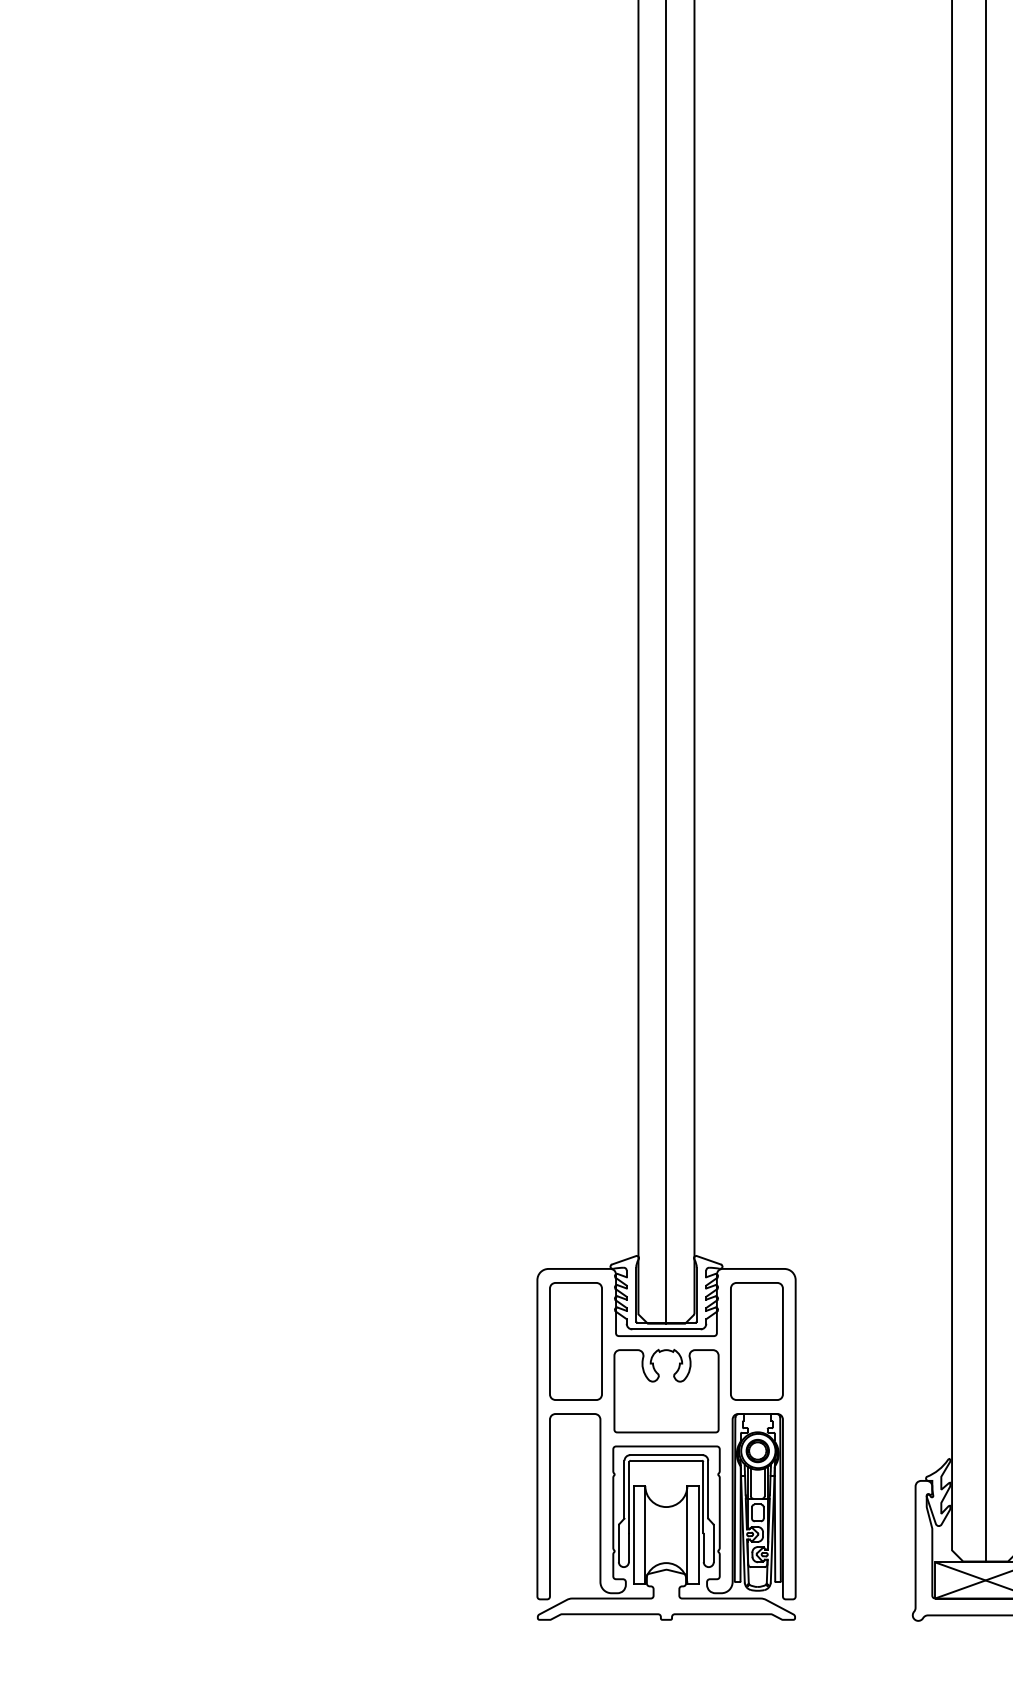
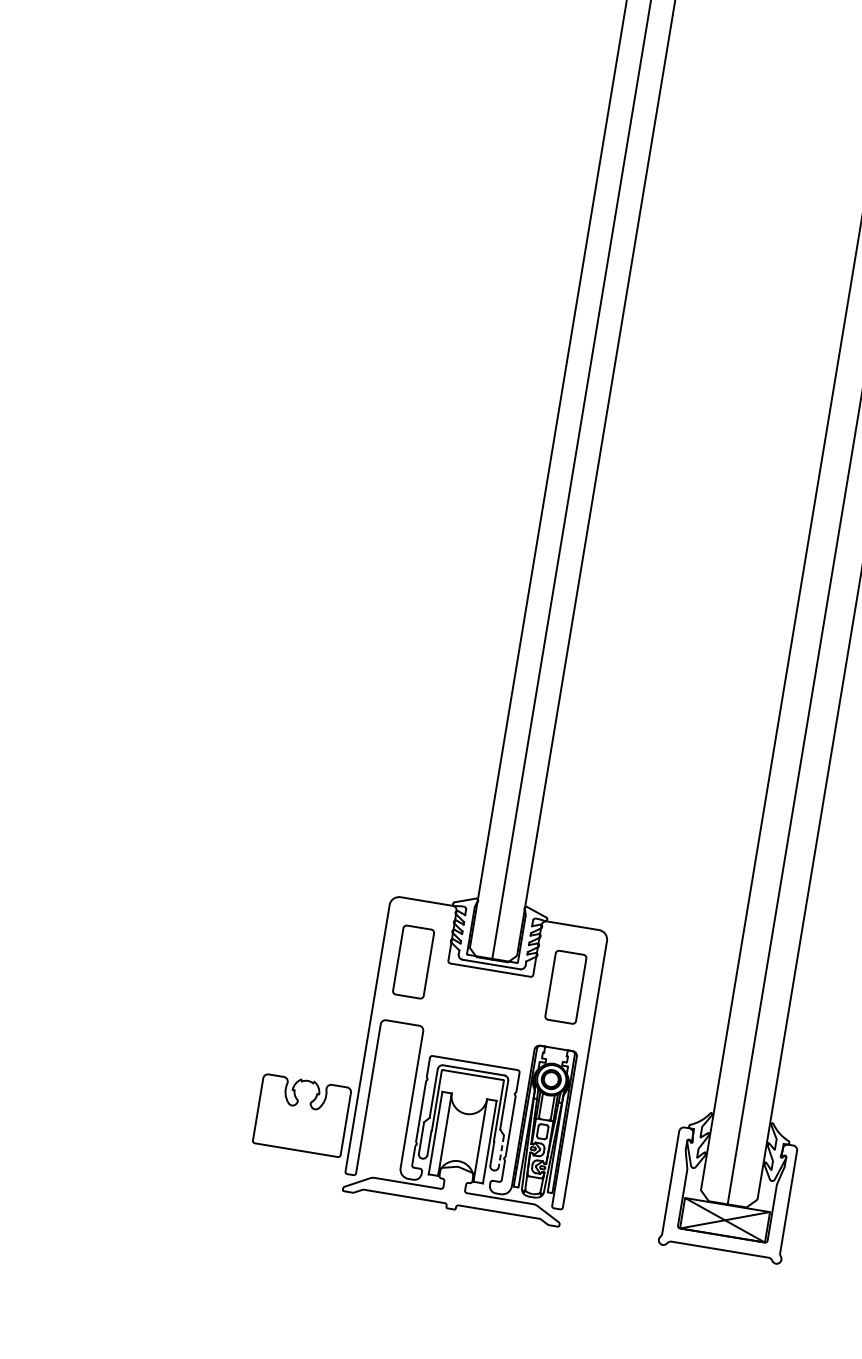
part: (575, 1341) -> (413, 962), size x0.7
part: (756, 1341) -> (565, 987), size x0.7
part: (666, 1390) -> (302, 1114), moved
line: (713, 1544) -> (501, 1152), solid -> dashed

